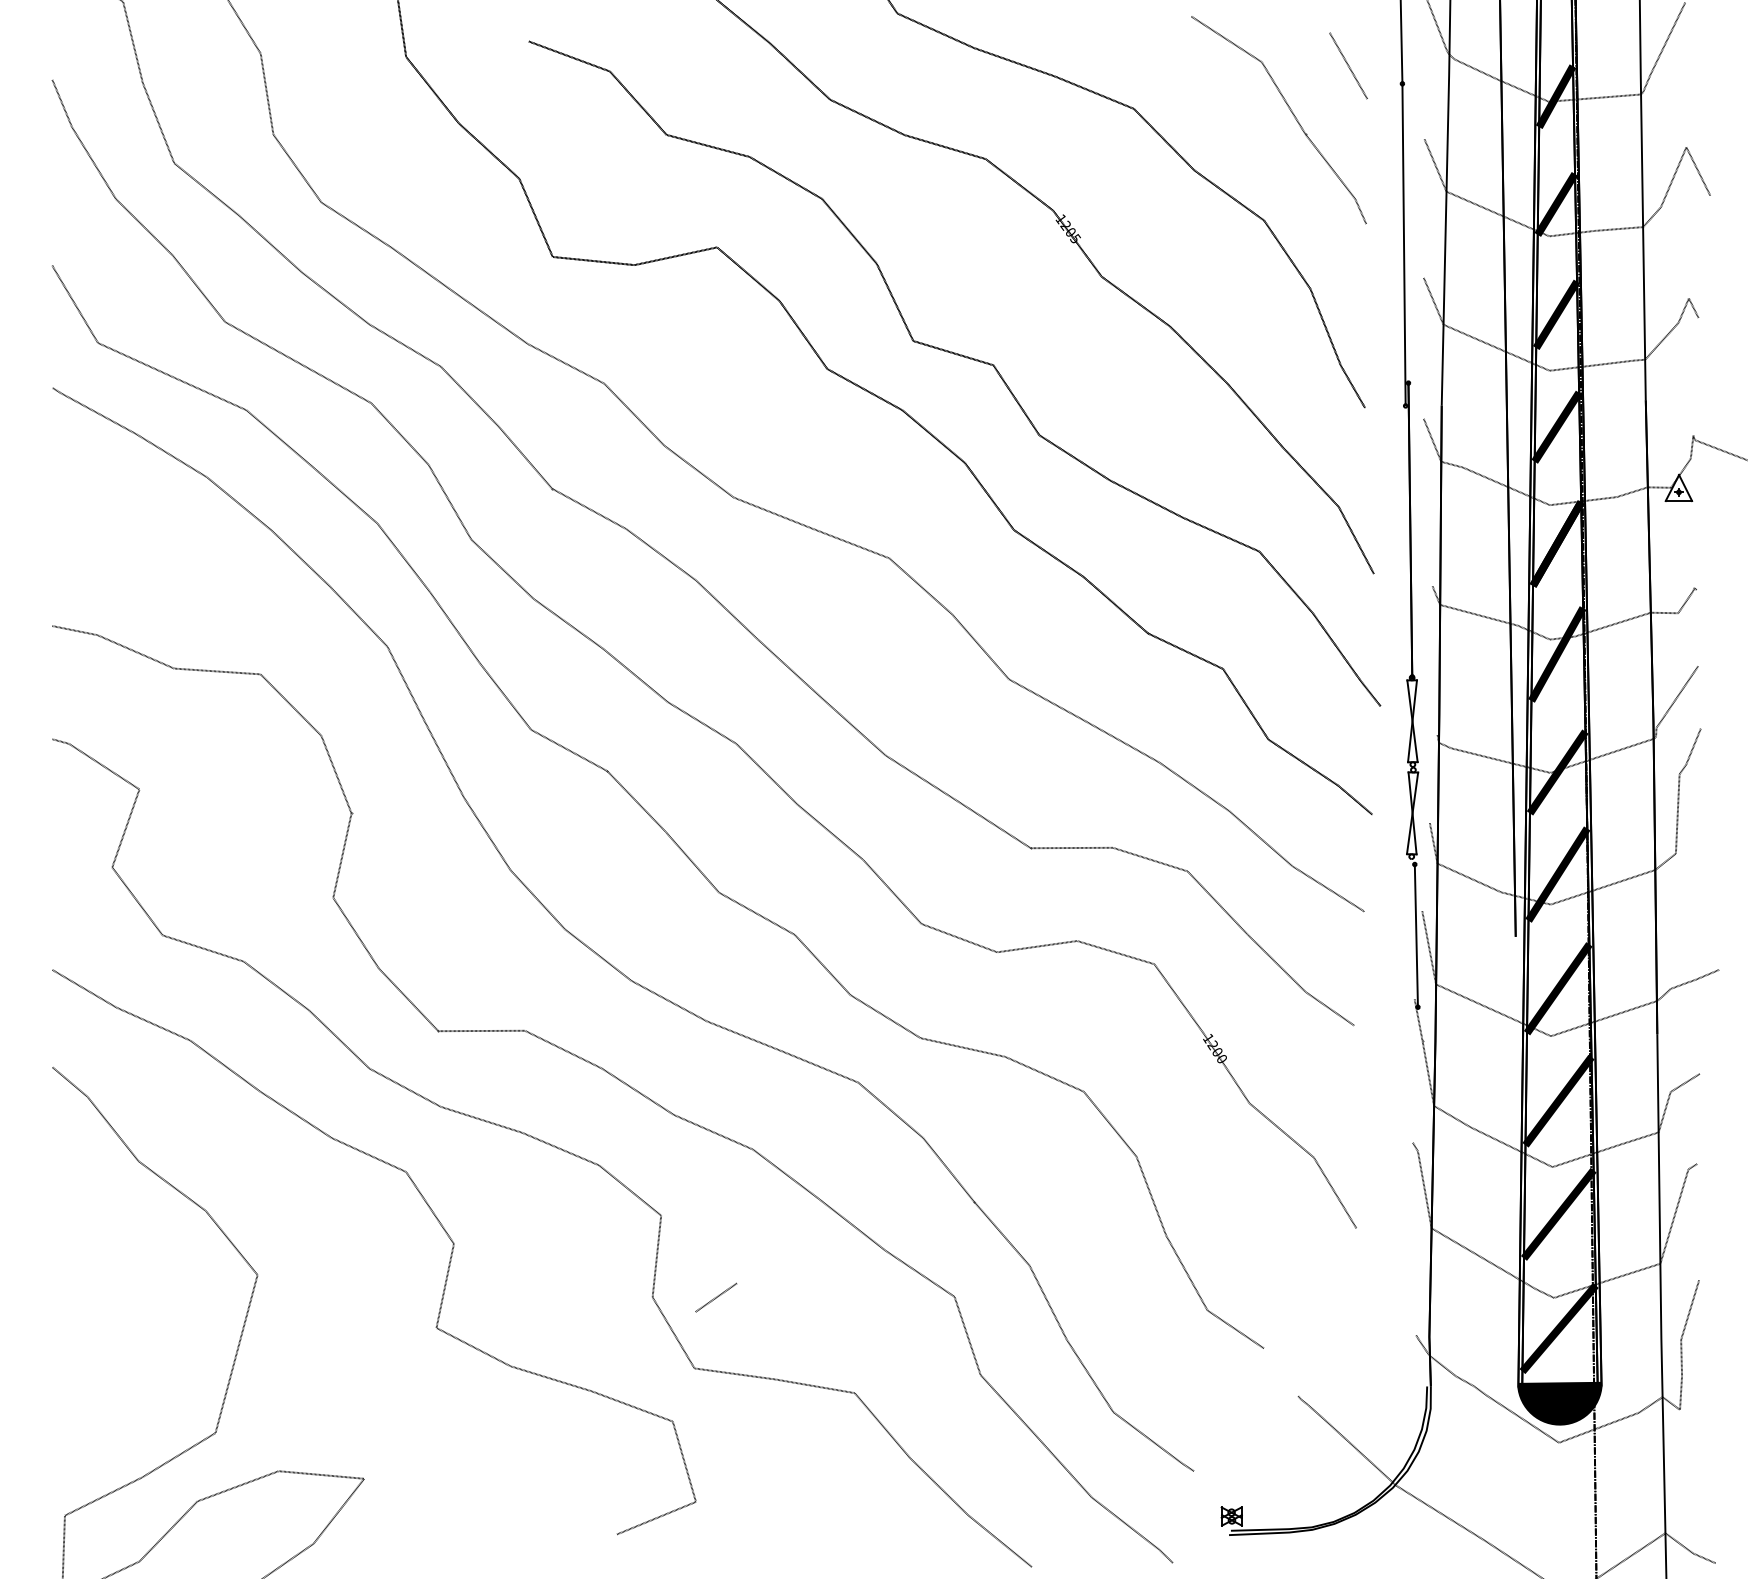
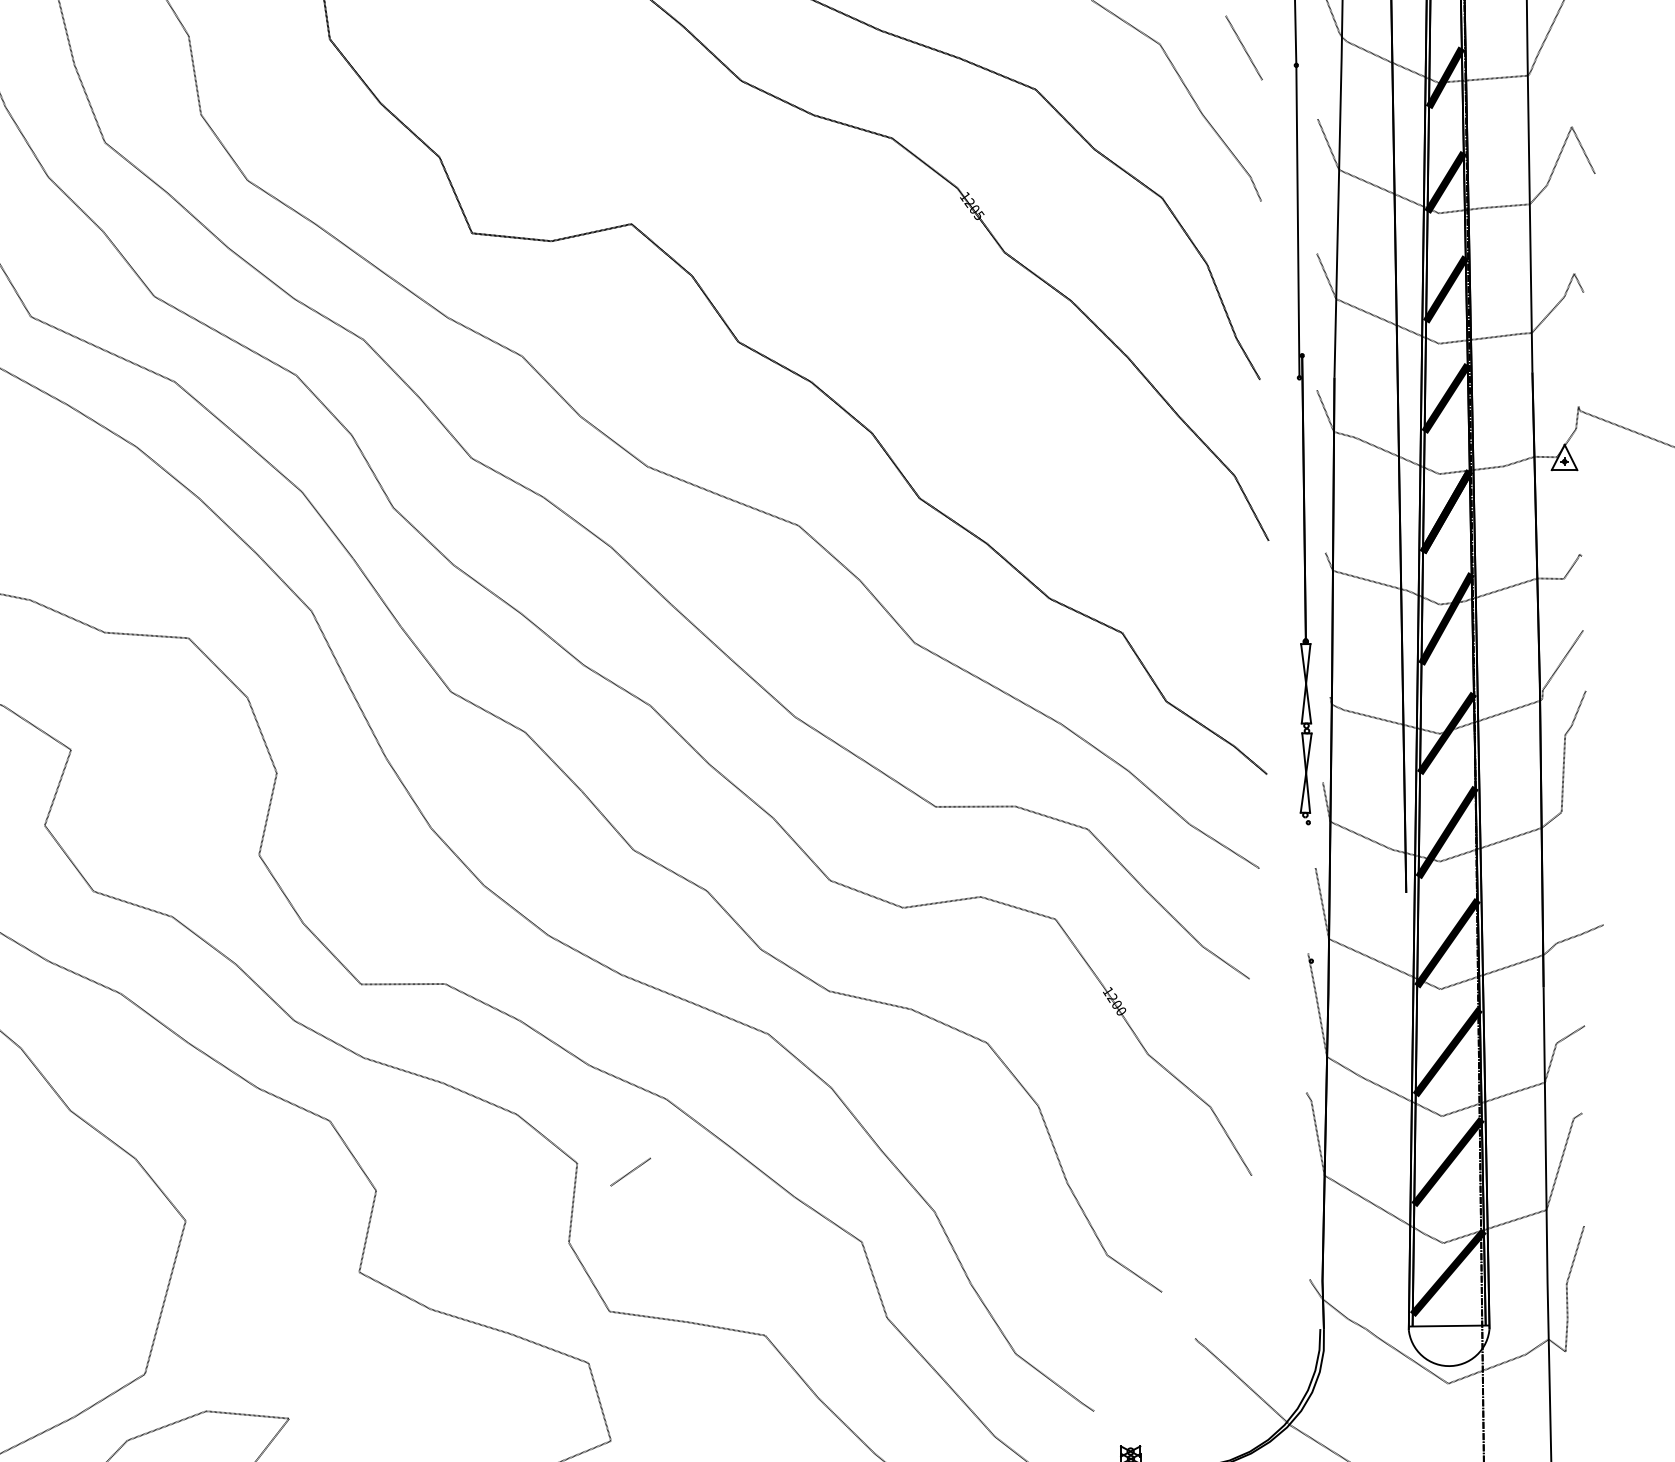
part: (960, 356) -> (867, 329), removed
line: (1415, 935) -> (1309, 891), removed
line: (716, 1297) -> (630, 1171), moved
fill: (1559, 1403) -> (1448, 1345), removed

